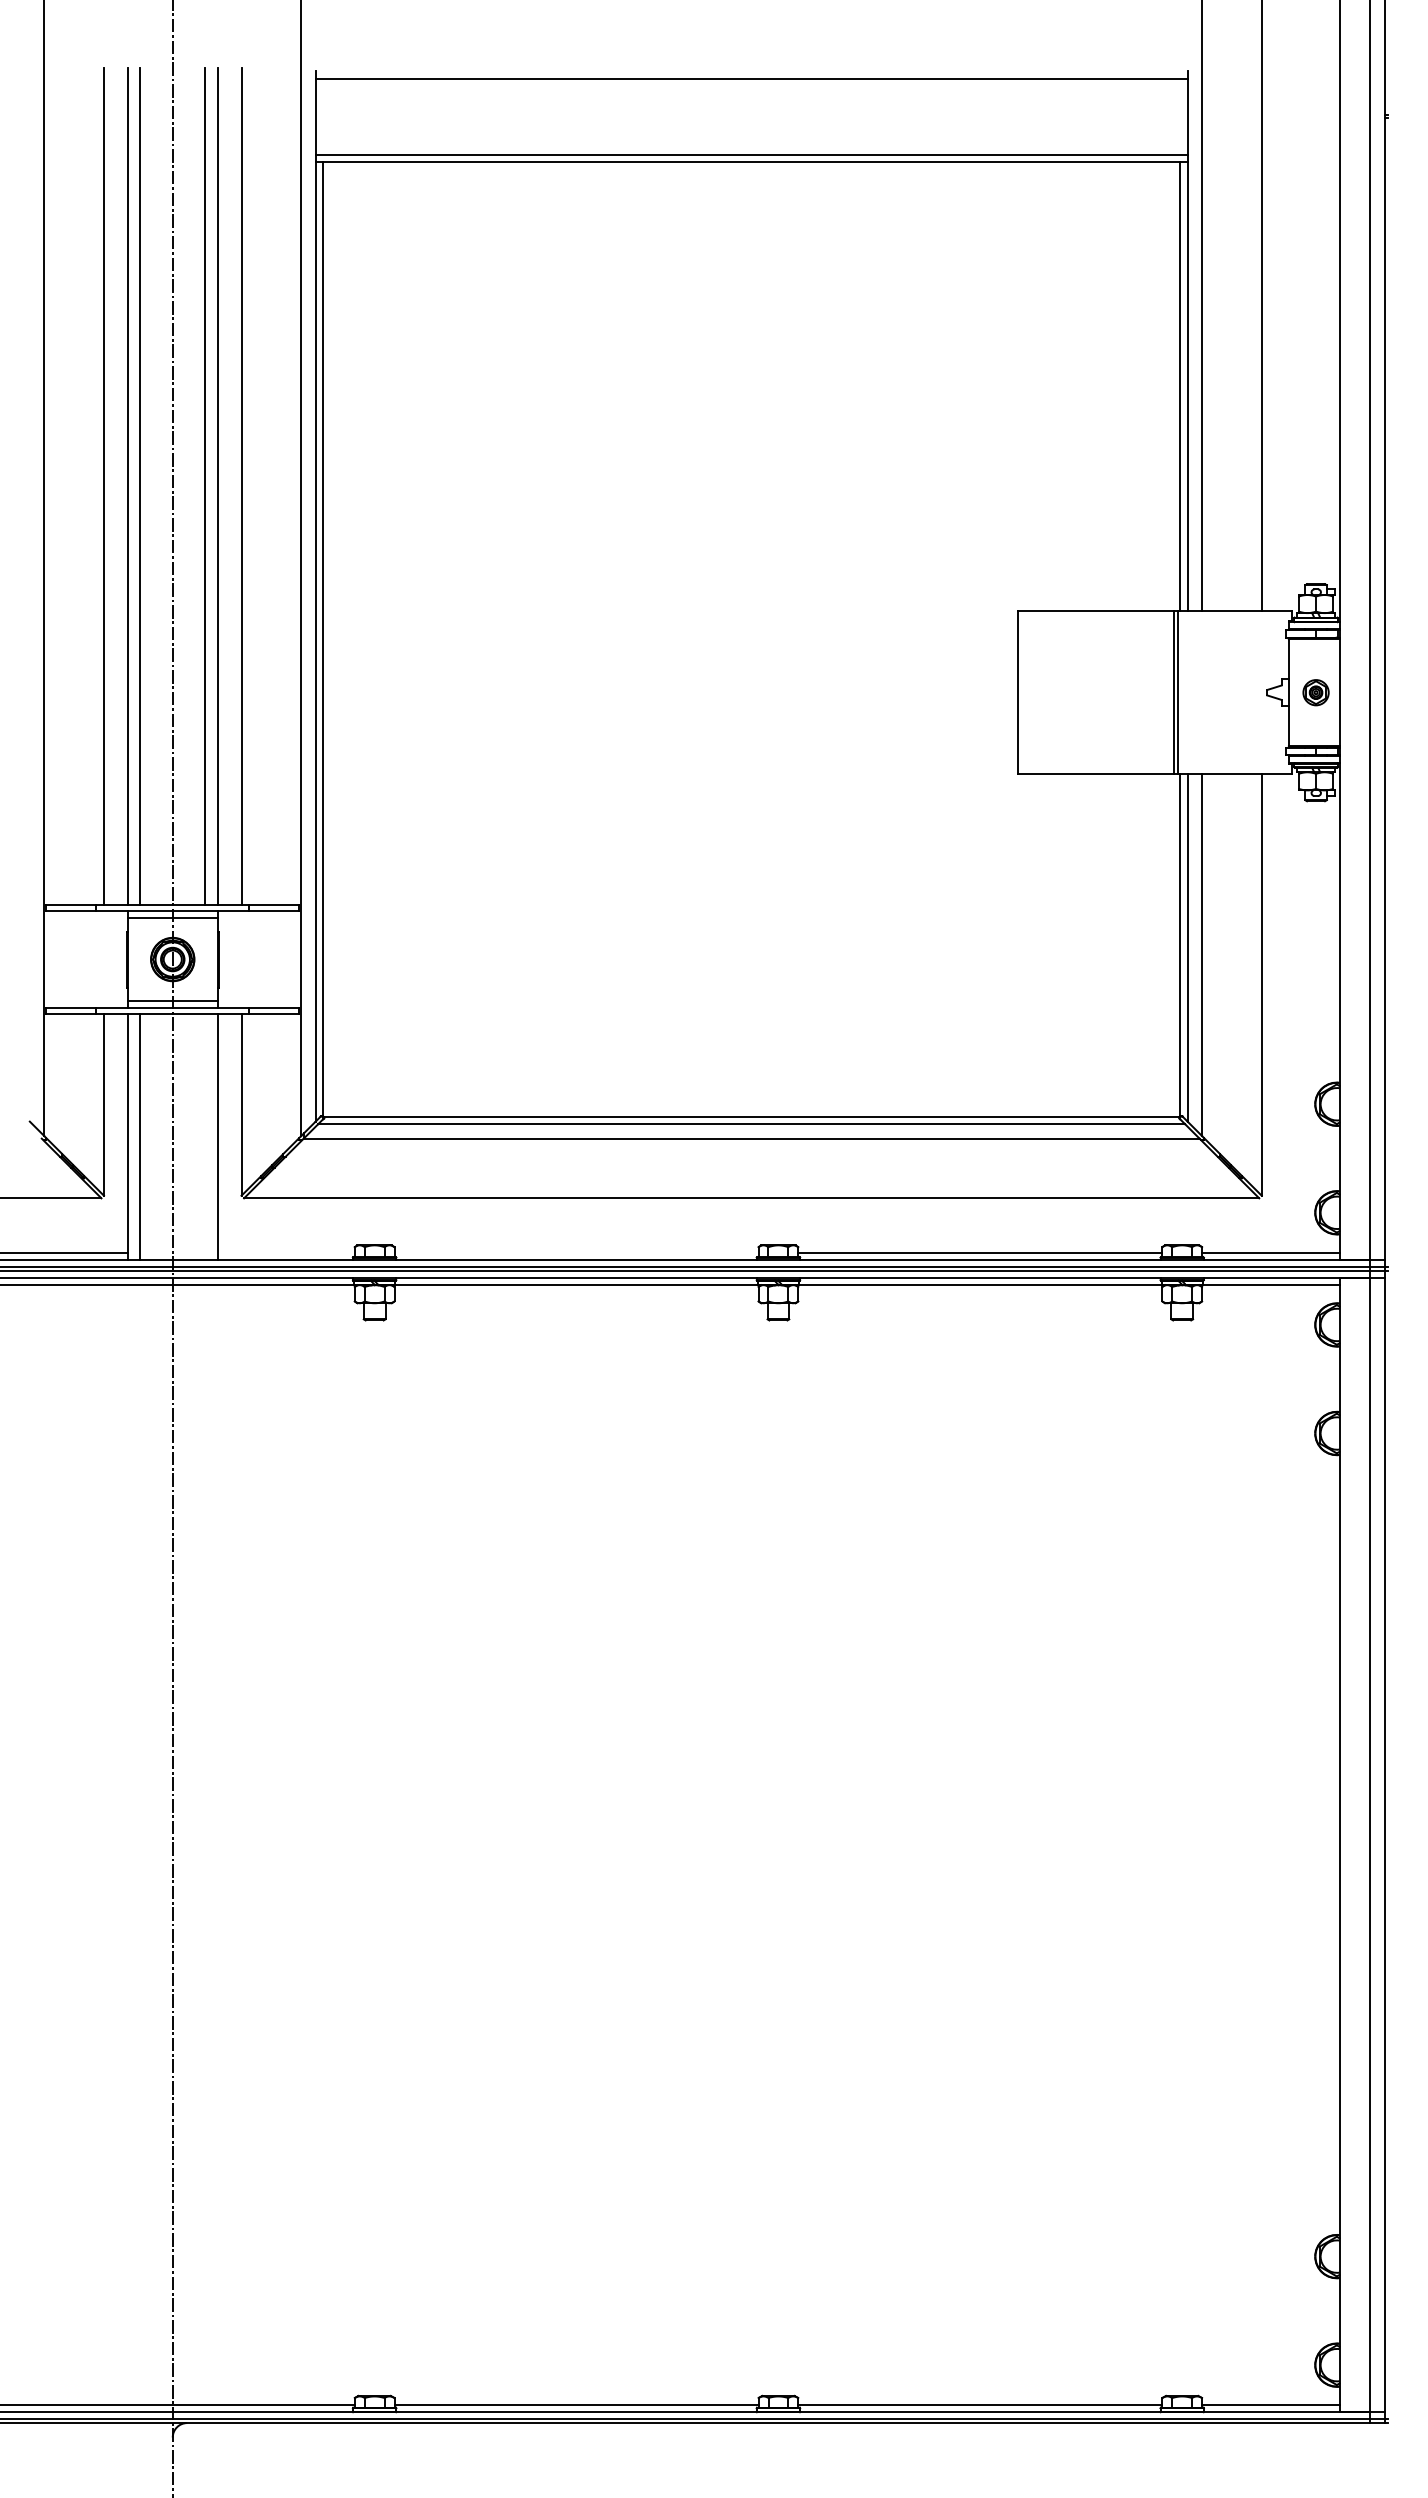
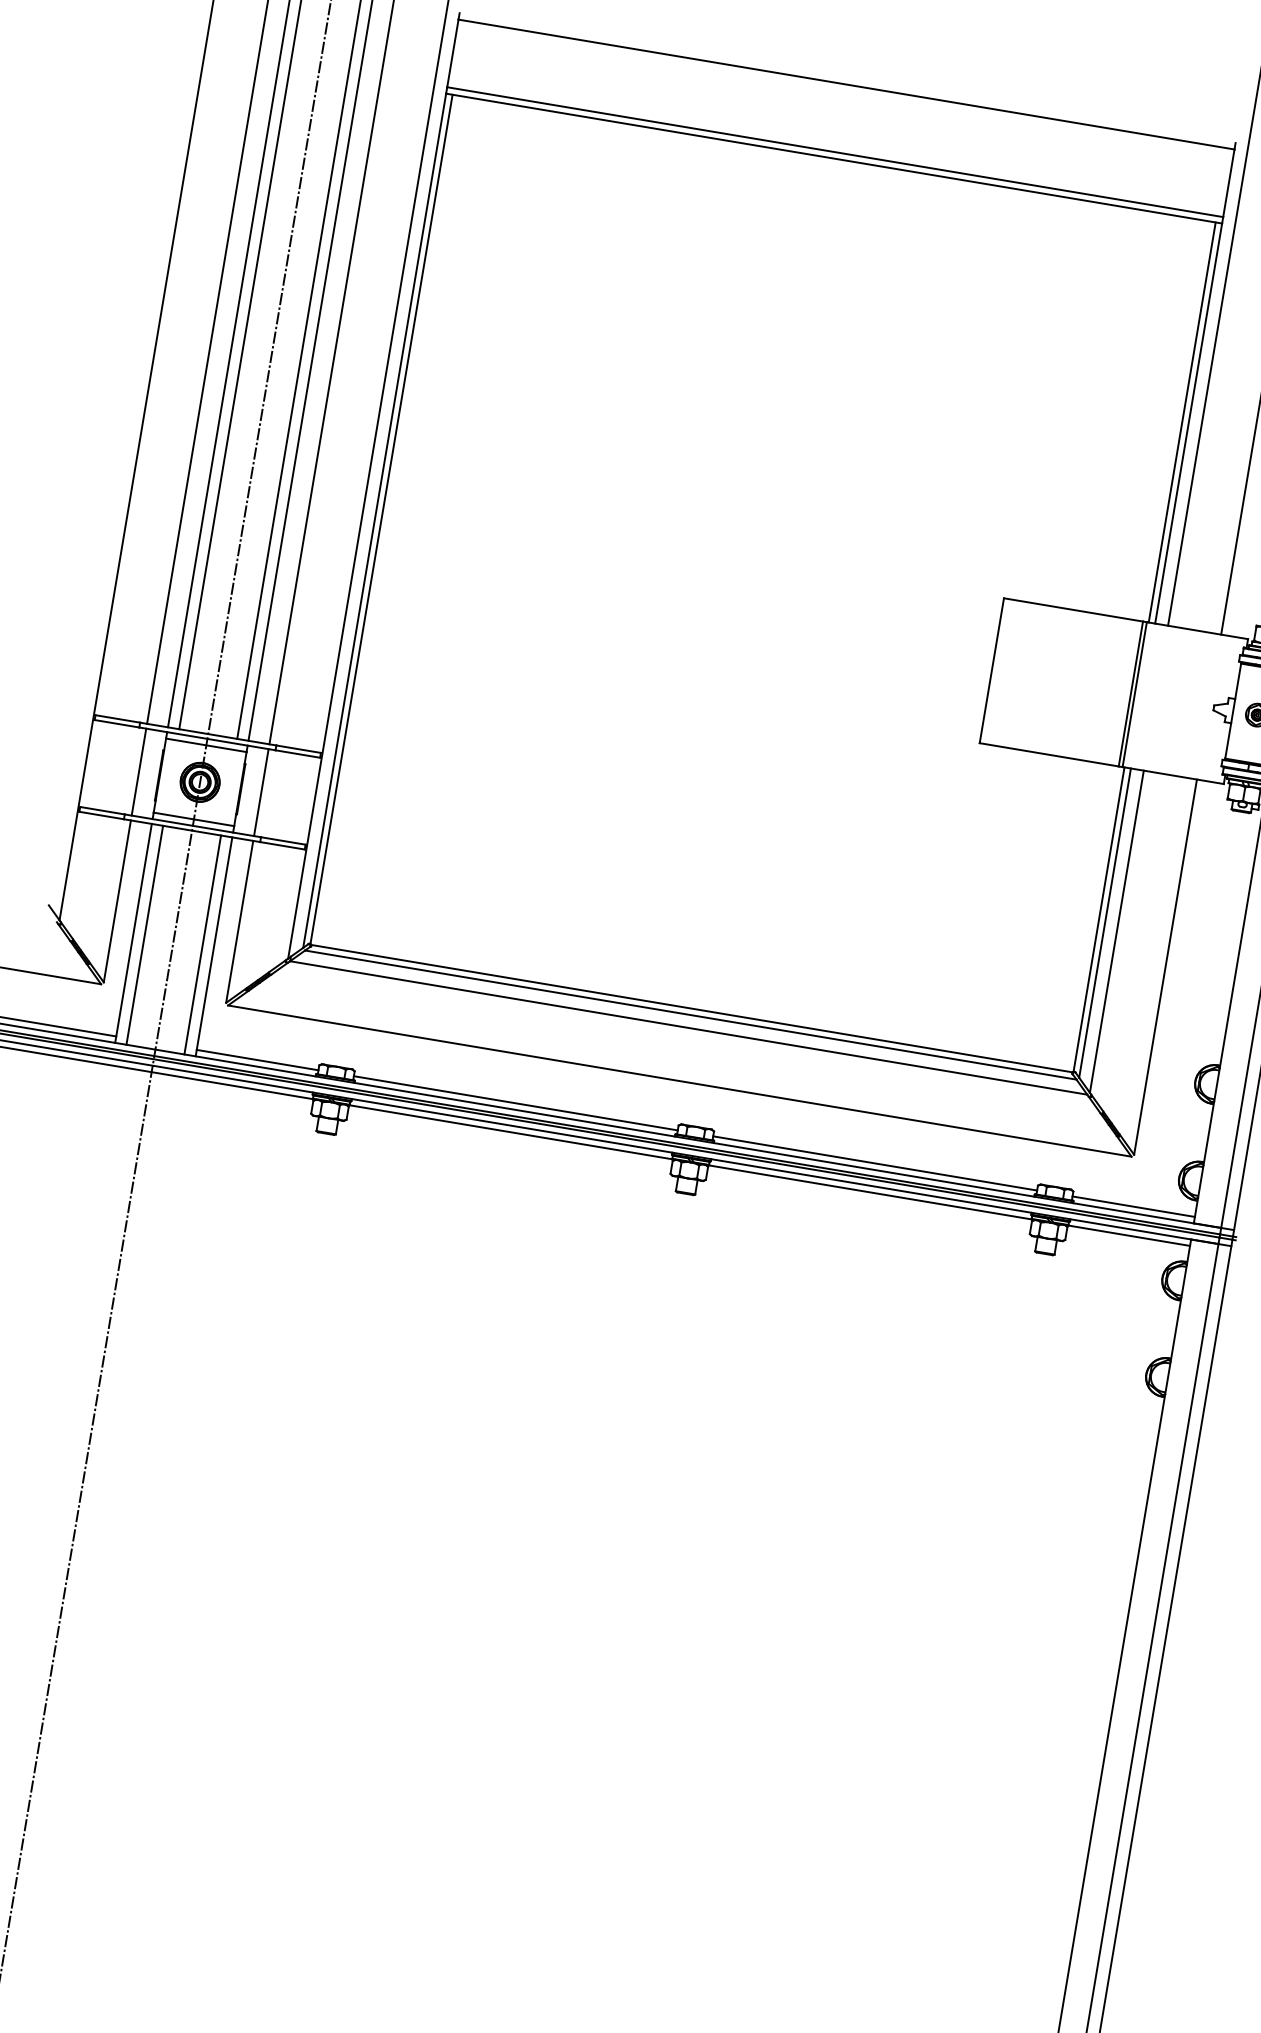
line: (104, 959) -> (139, 772), added
line: (241, 959) -> (261, 792), added
line: (205, 1136) -> (202, 944), added
line: (285, 1252) -> (256, 1059), added
line: (576, 1252) -> (515, 1103), added

